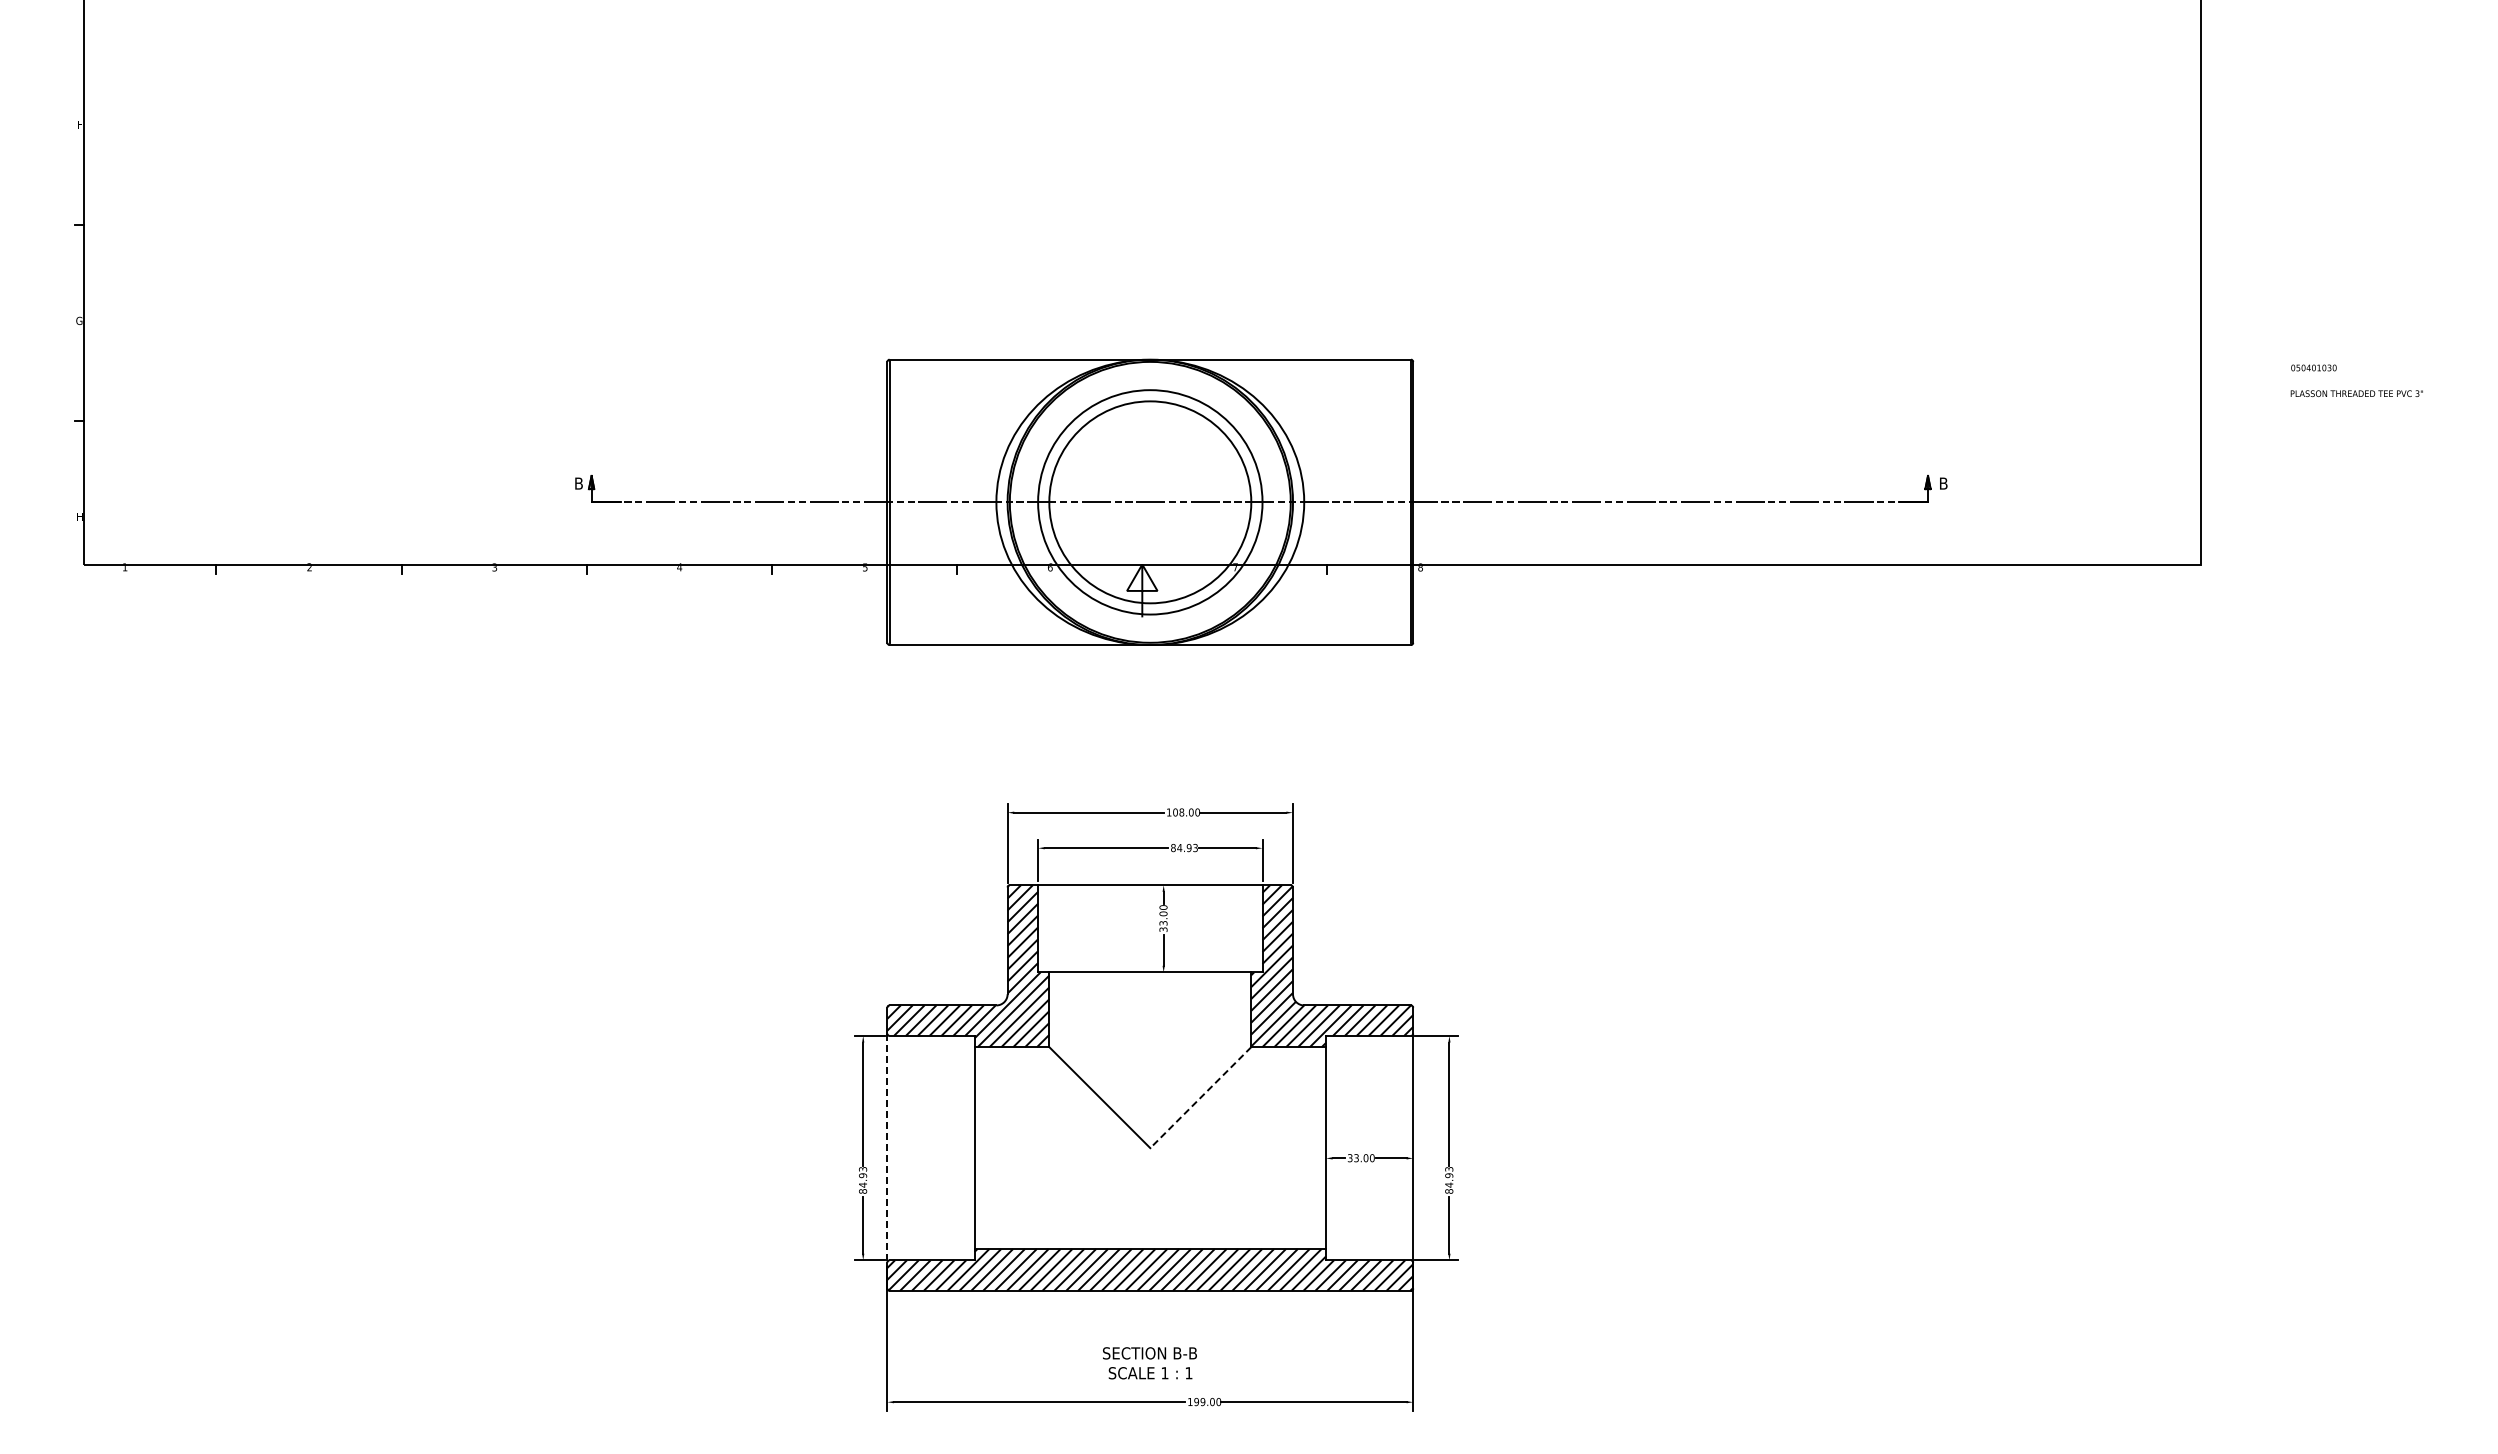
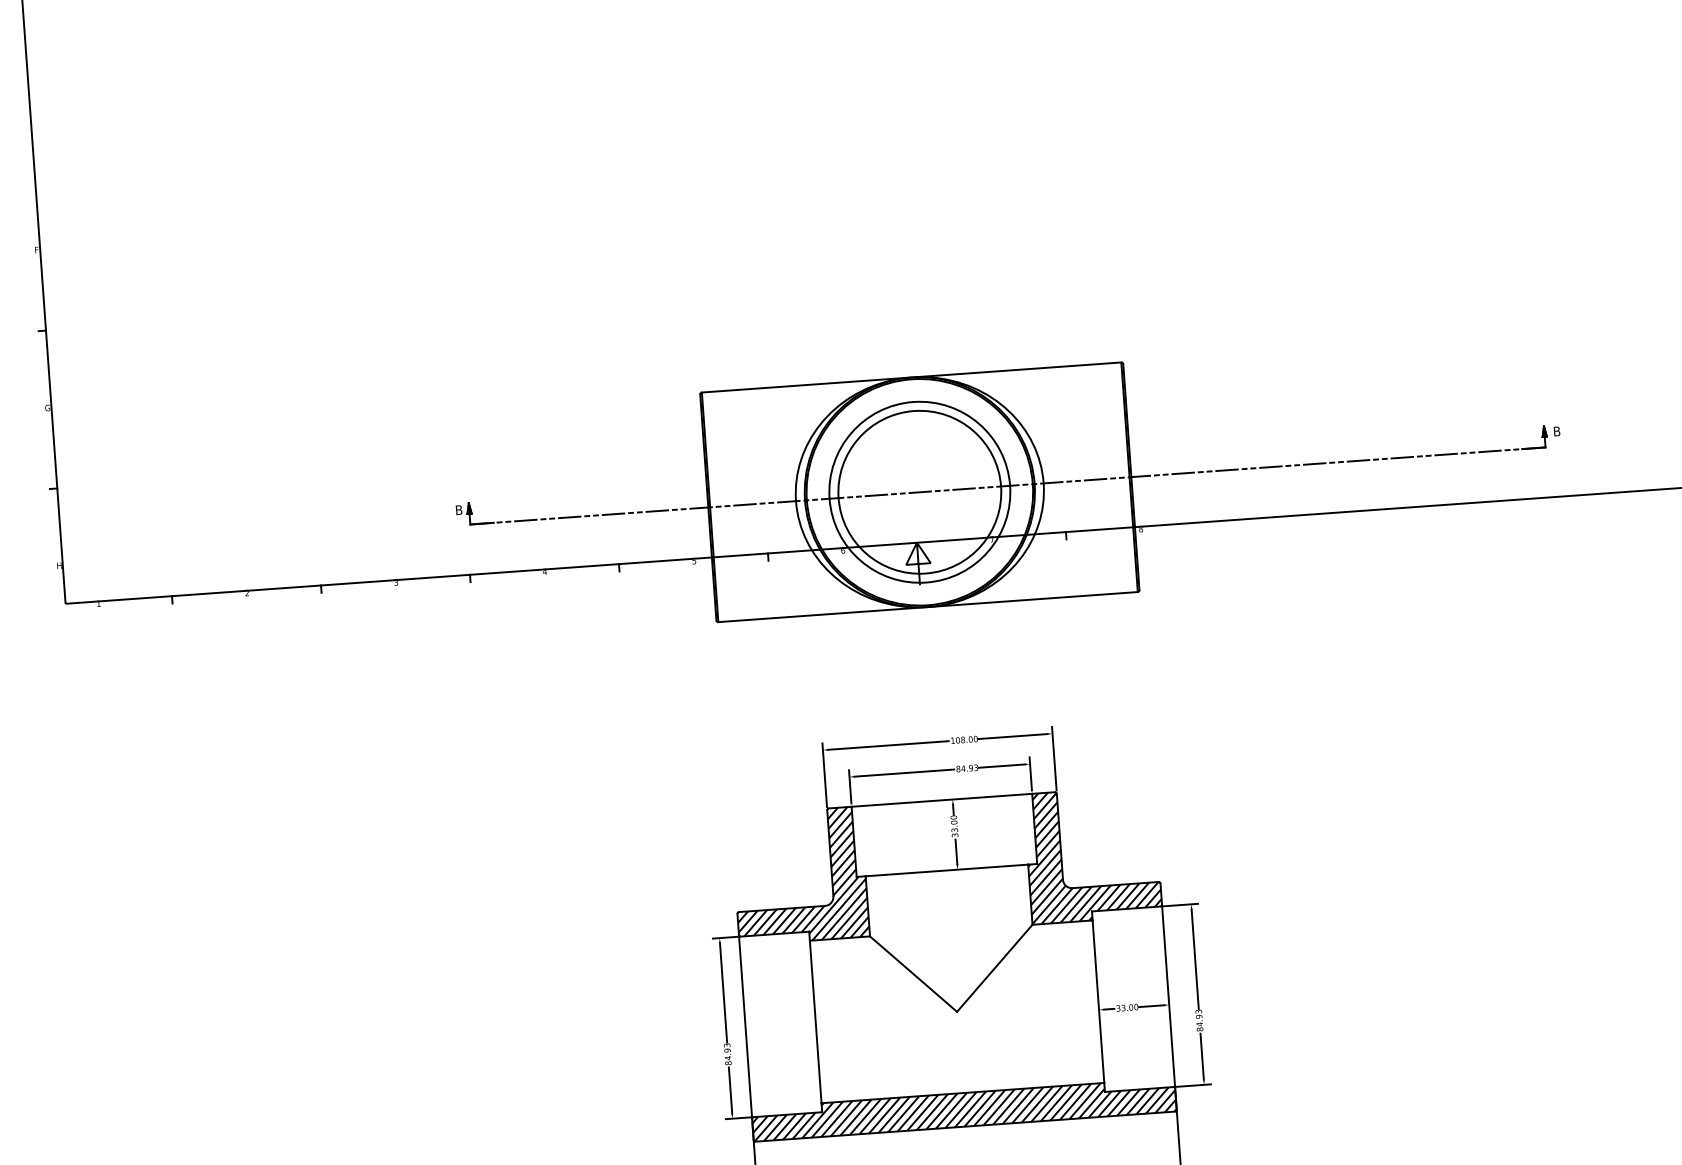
line: (1200, 1098) -> (994, 969), dashed -> solid
line: (887, 1148) -> (745, 1027), dashed -> solid

